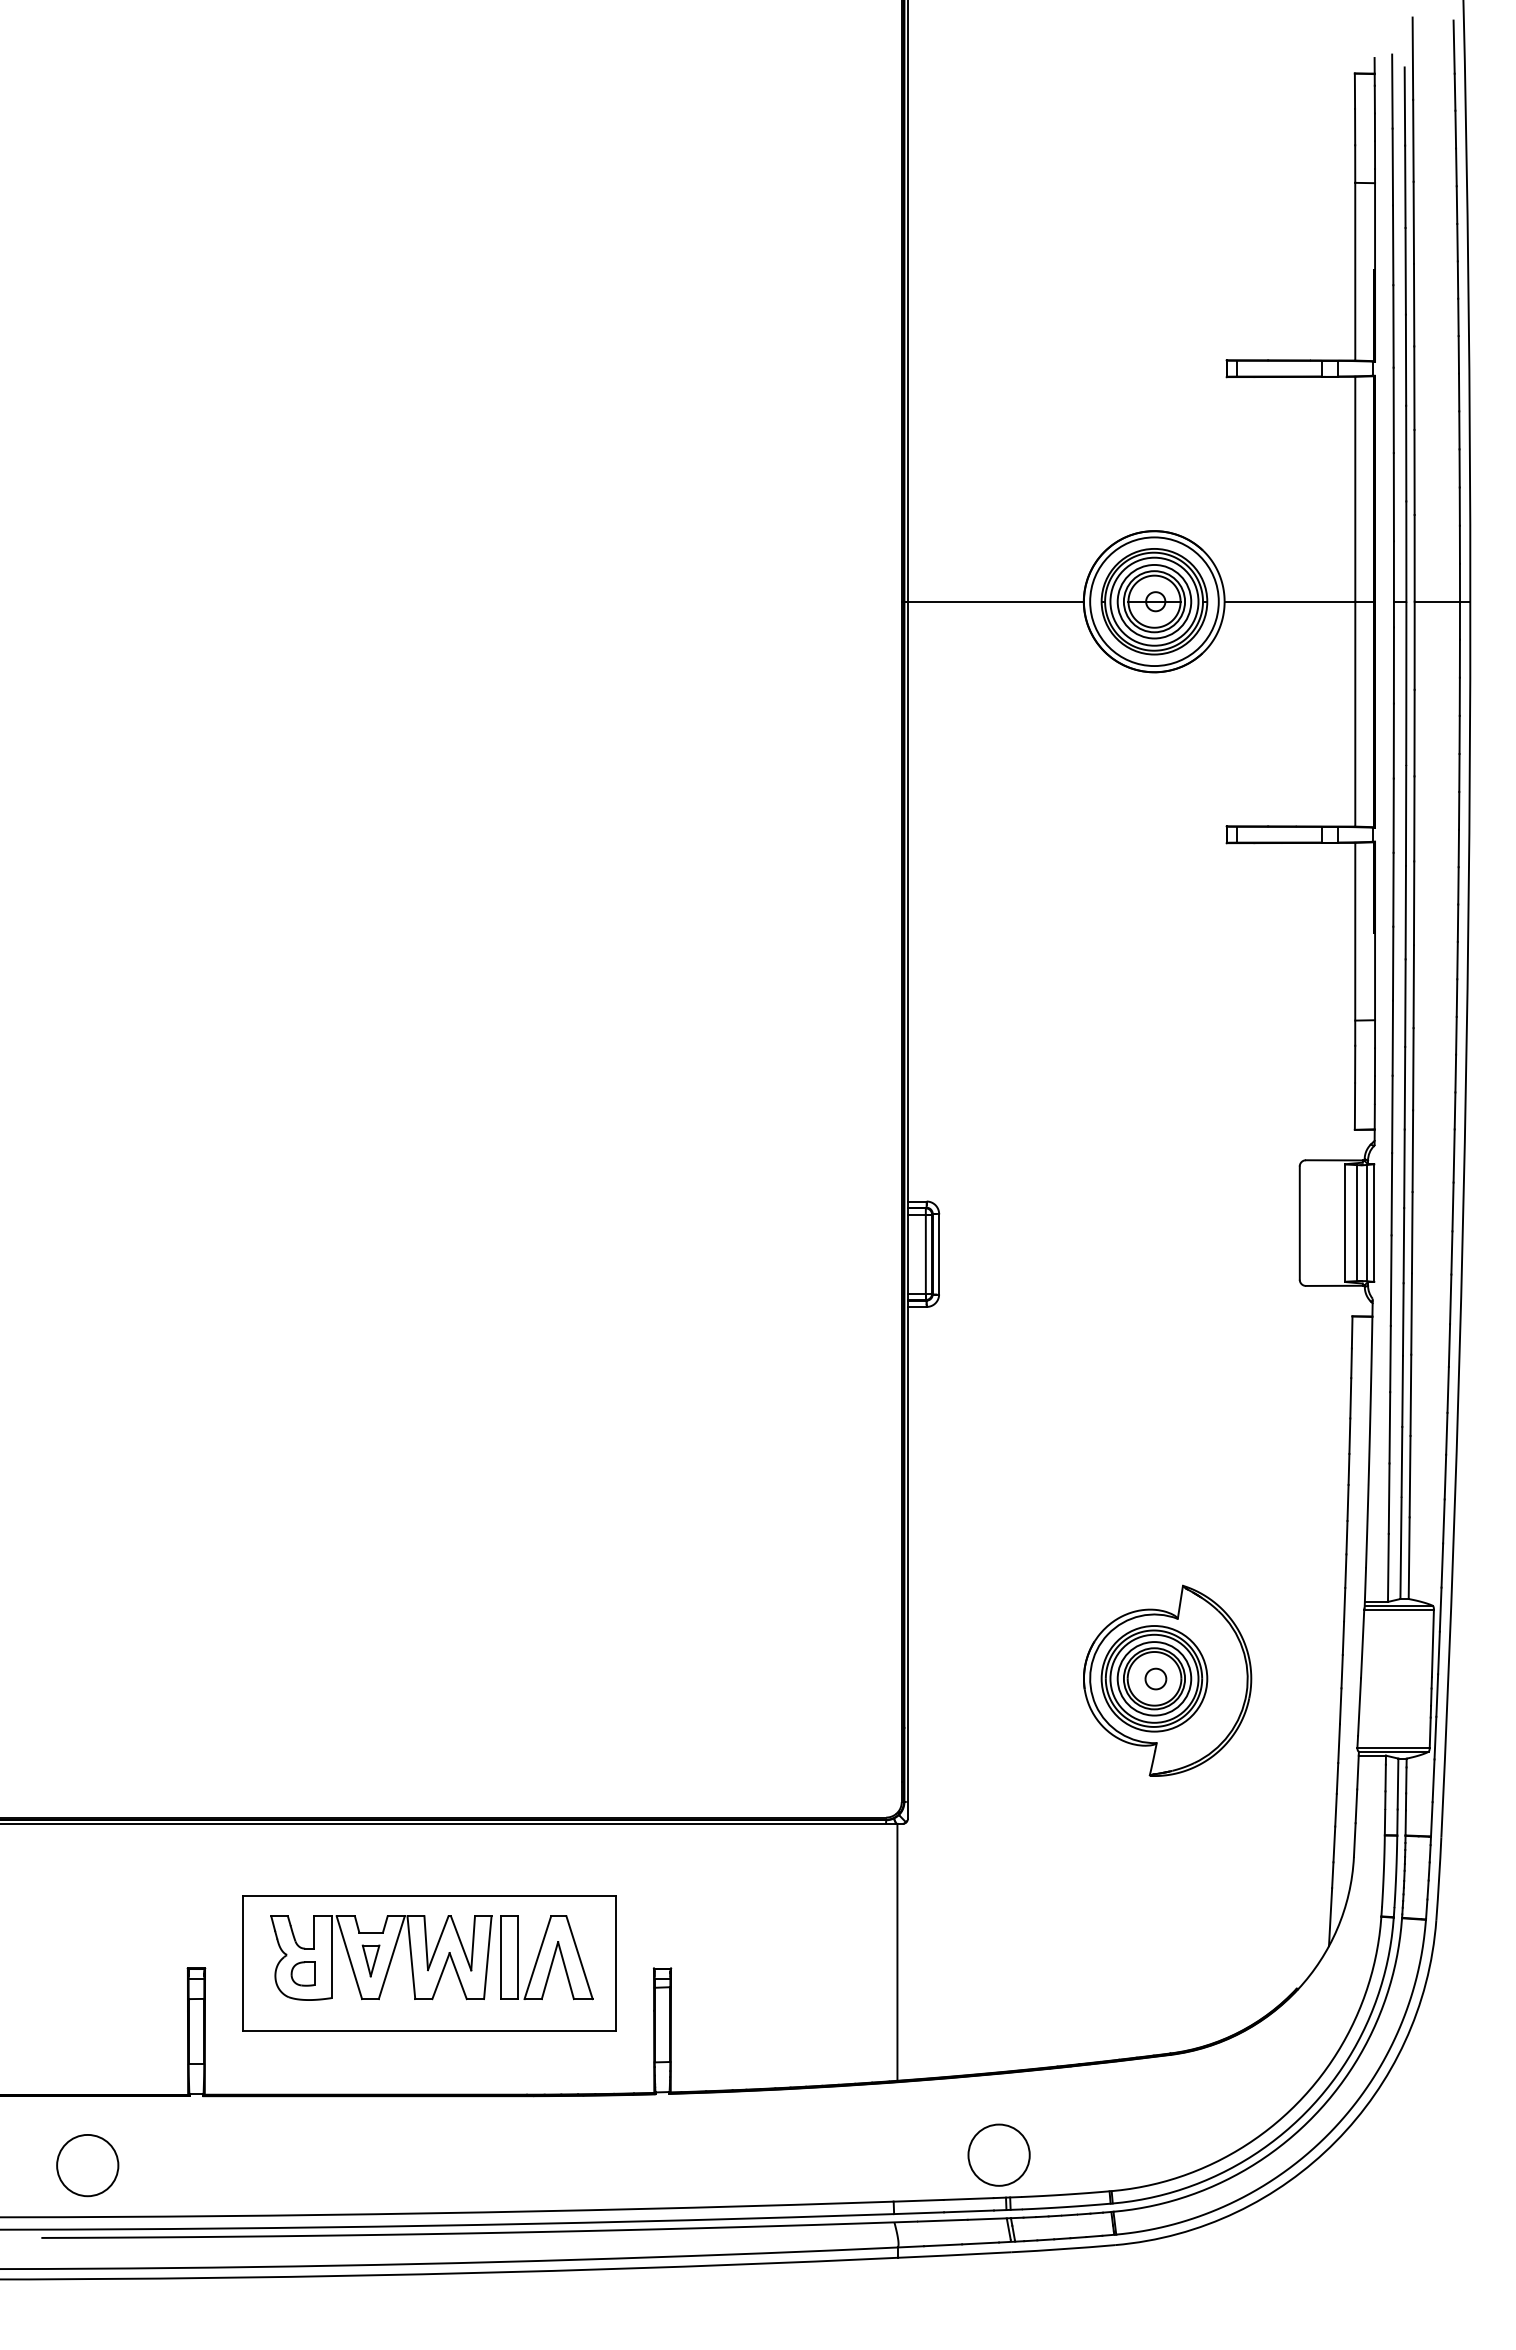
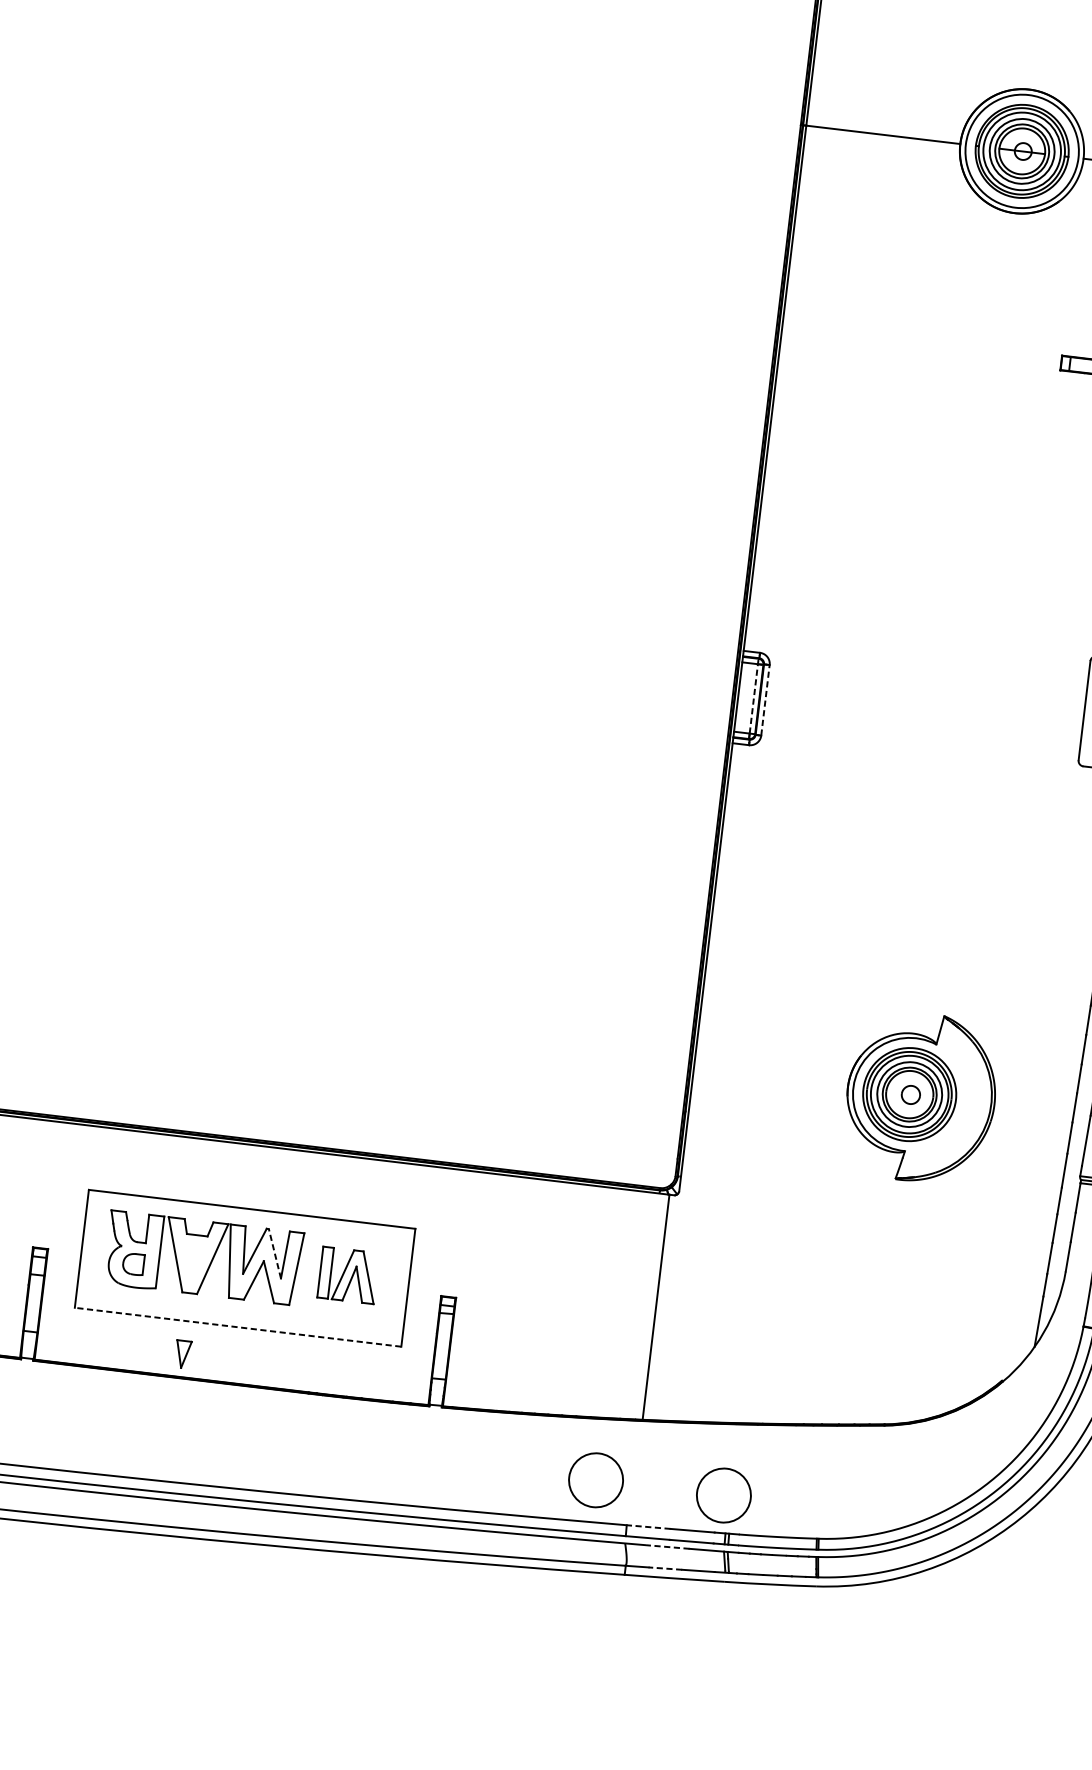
line: (925, 1251) -> (753, 696), solid -> dashed
line: (939, 1253) -> (765, 699), solid -> dashed
line: (461, 1943) -> (275, 1254), solid -> dashed
part: (546, 1957) -> (348, 1275), size x0.7
part: (370, 1960) -> (182, 1353), moved
line: (429, 2030) -> (238, 1326), solid -> dashed
circle: (852, 2154) -> (595, 1479), added
line: (918, 2200) -> (648, 1526), solid -> dashed
line: (942, 2220) -> (667, 1546), solid -> dashed
line: (942, 2245) -> (664, 1568), solid -> dashed

